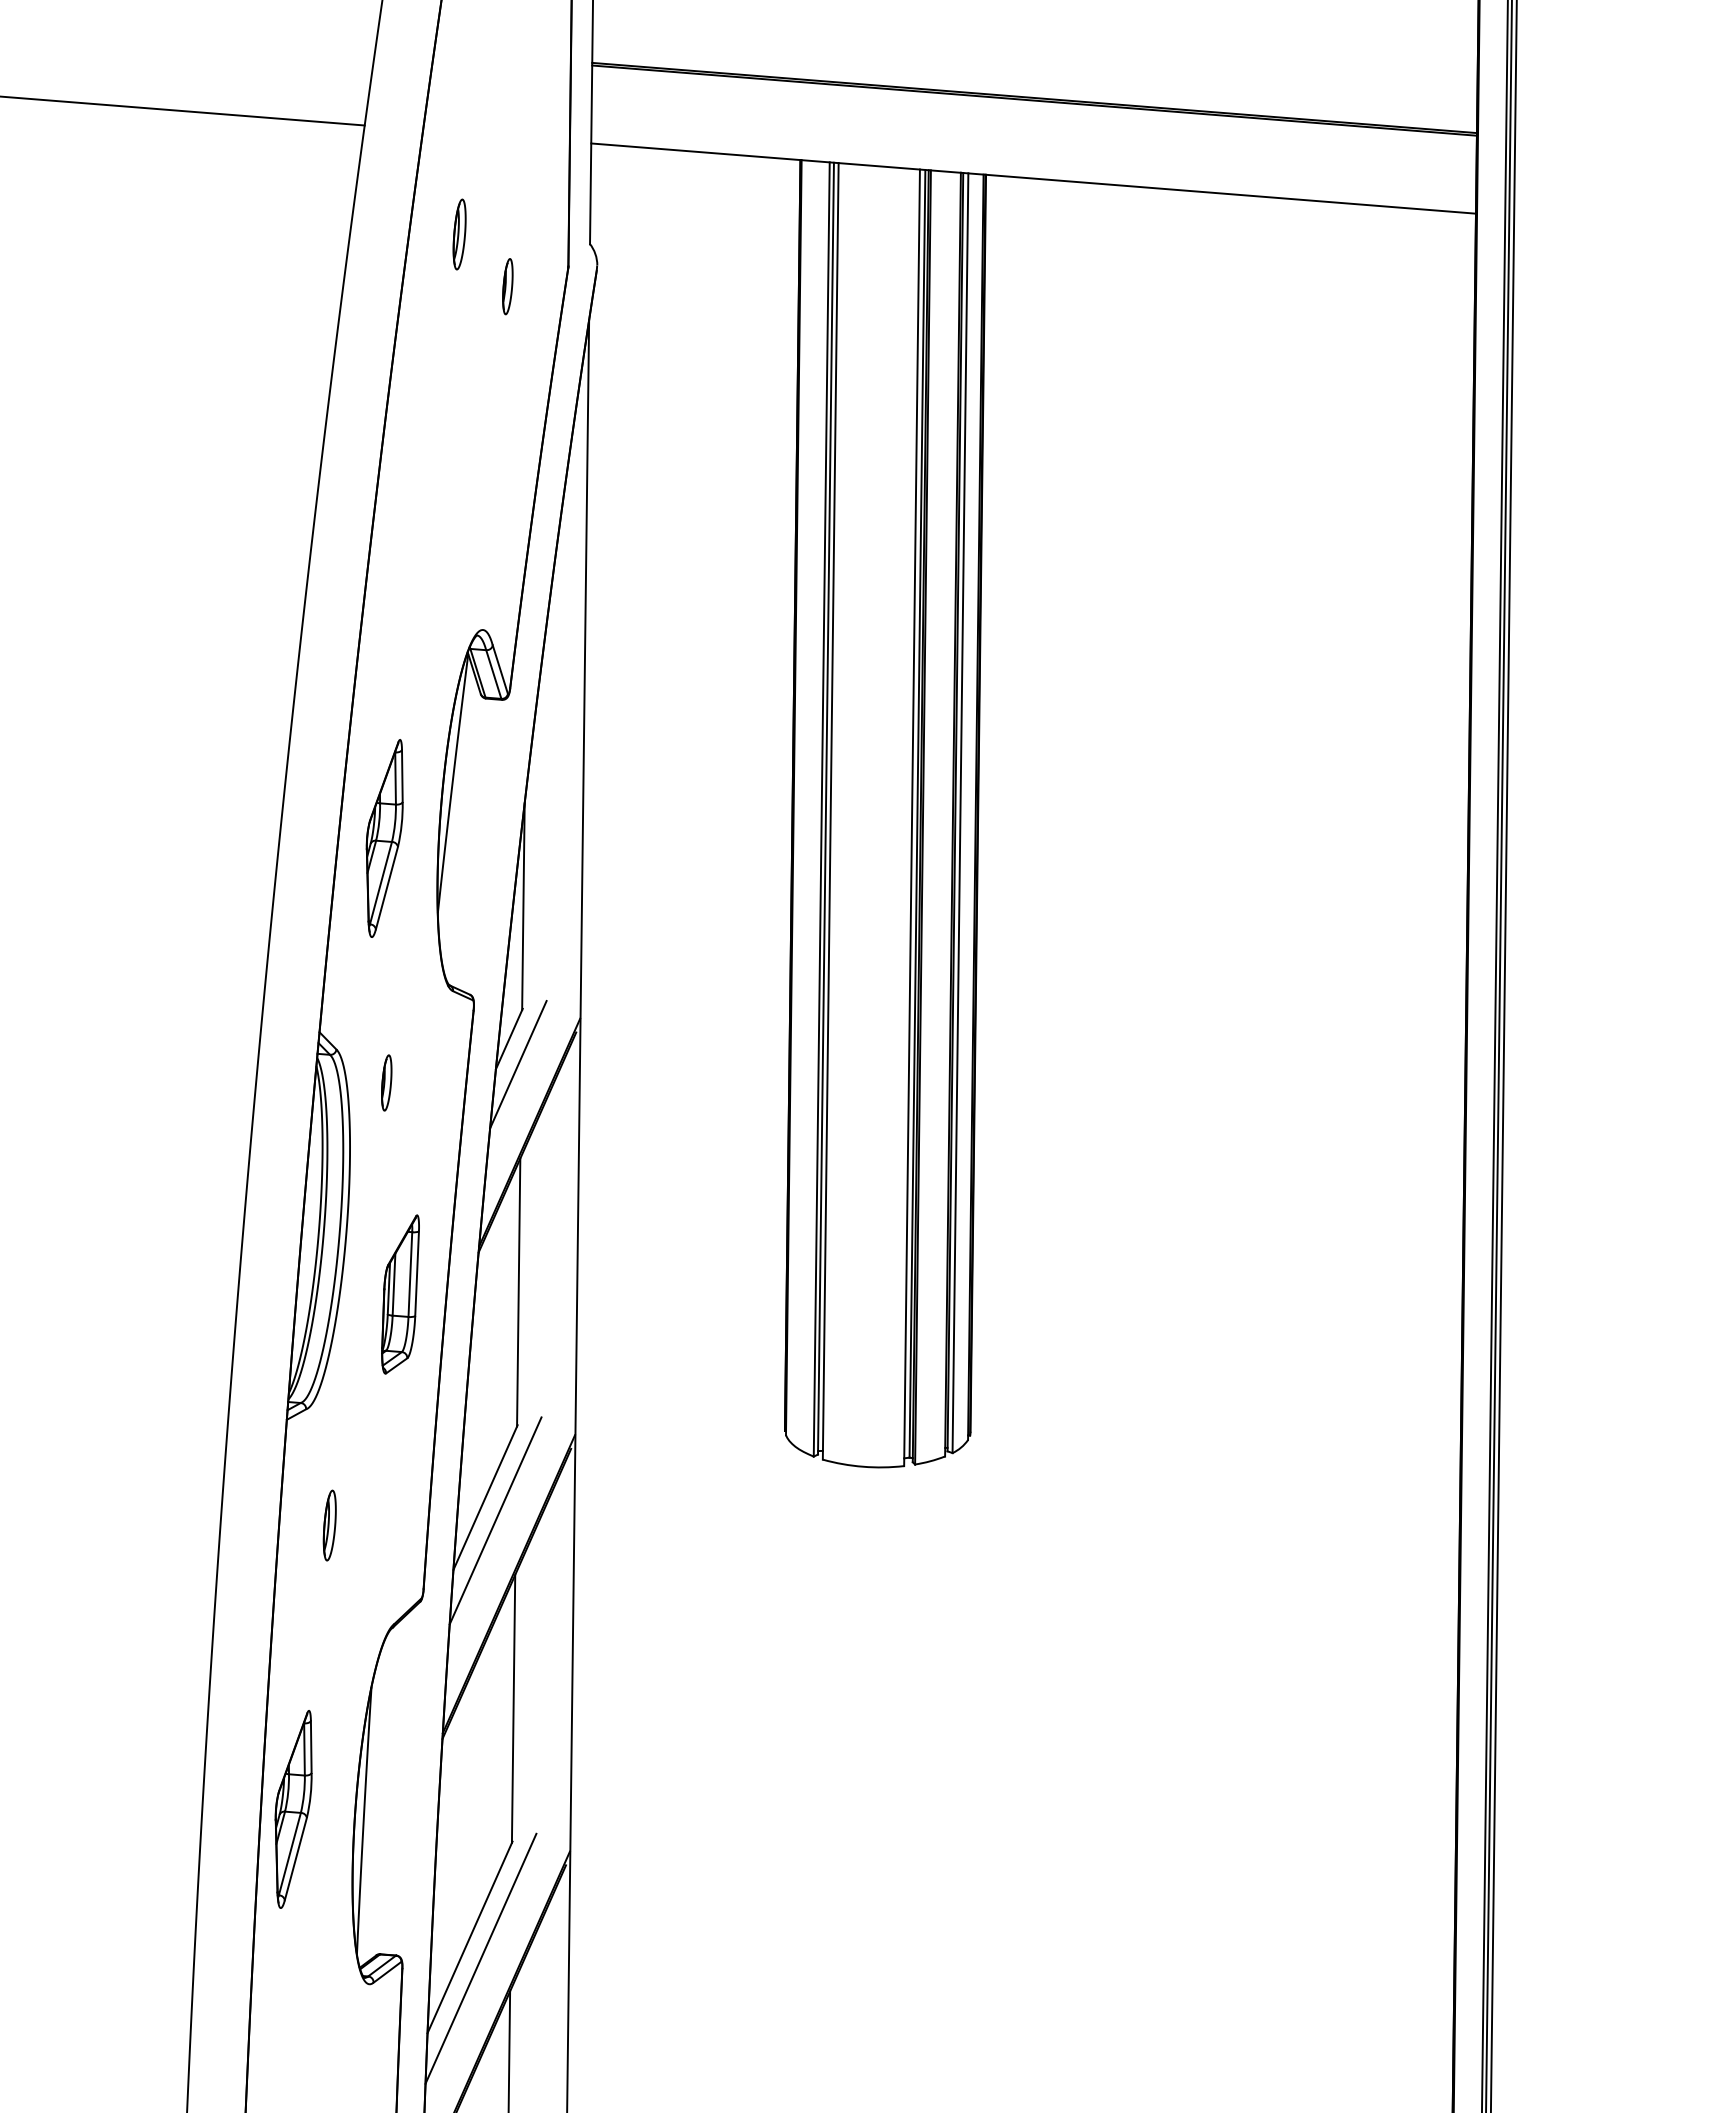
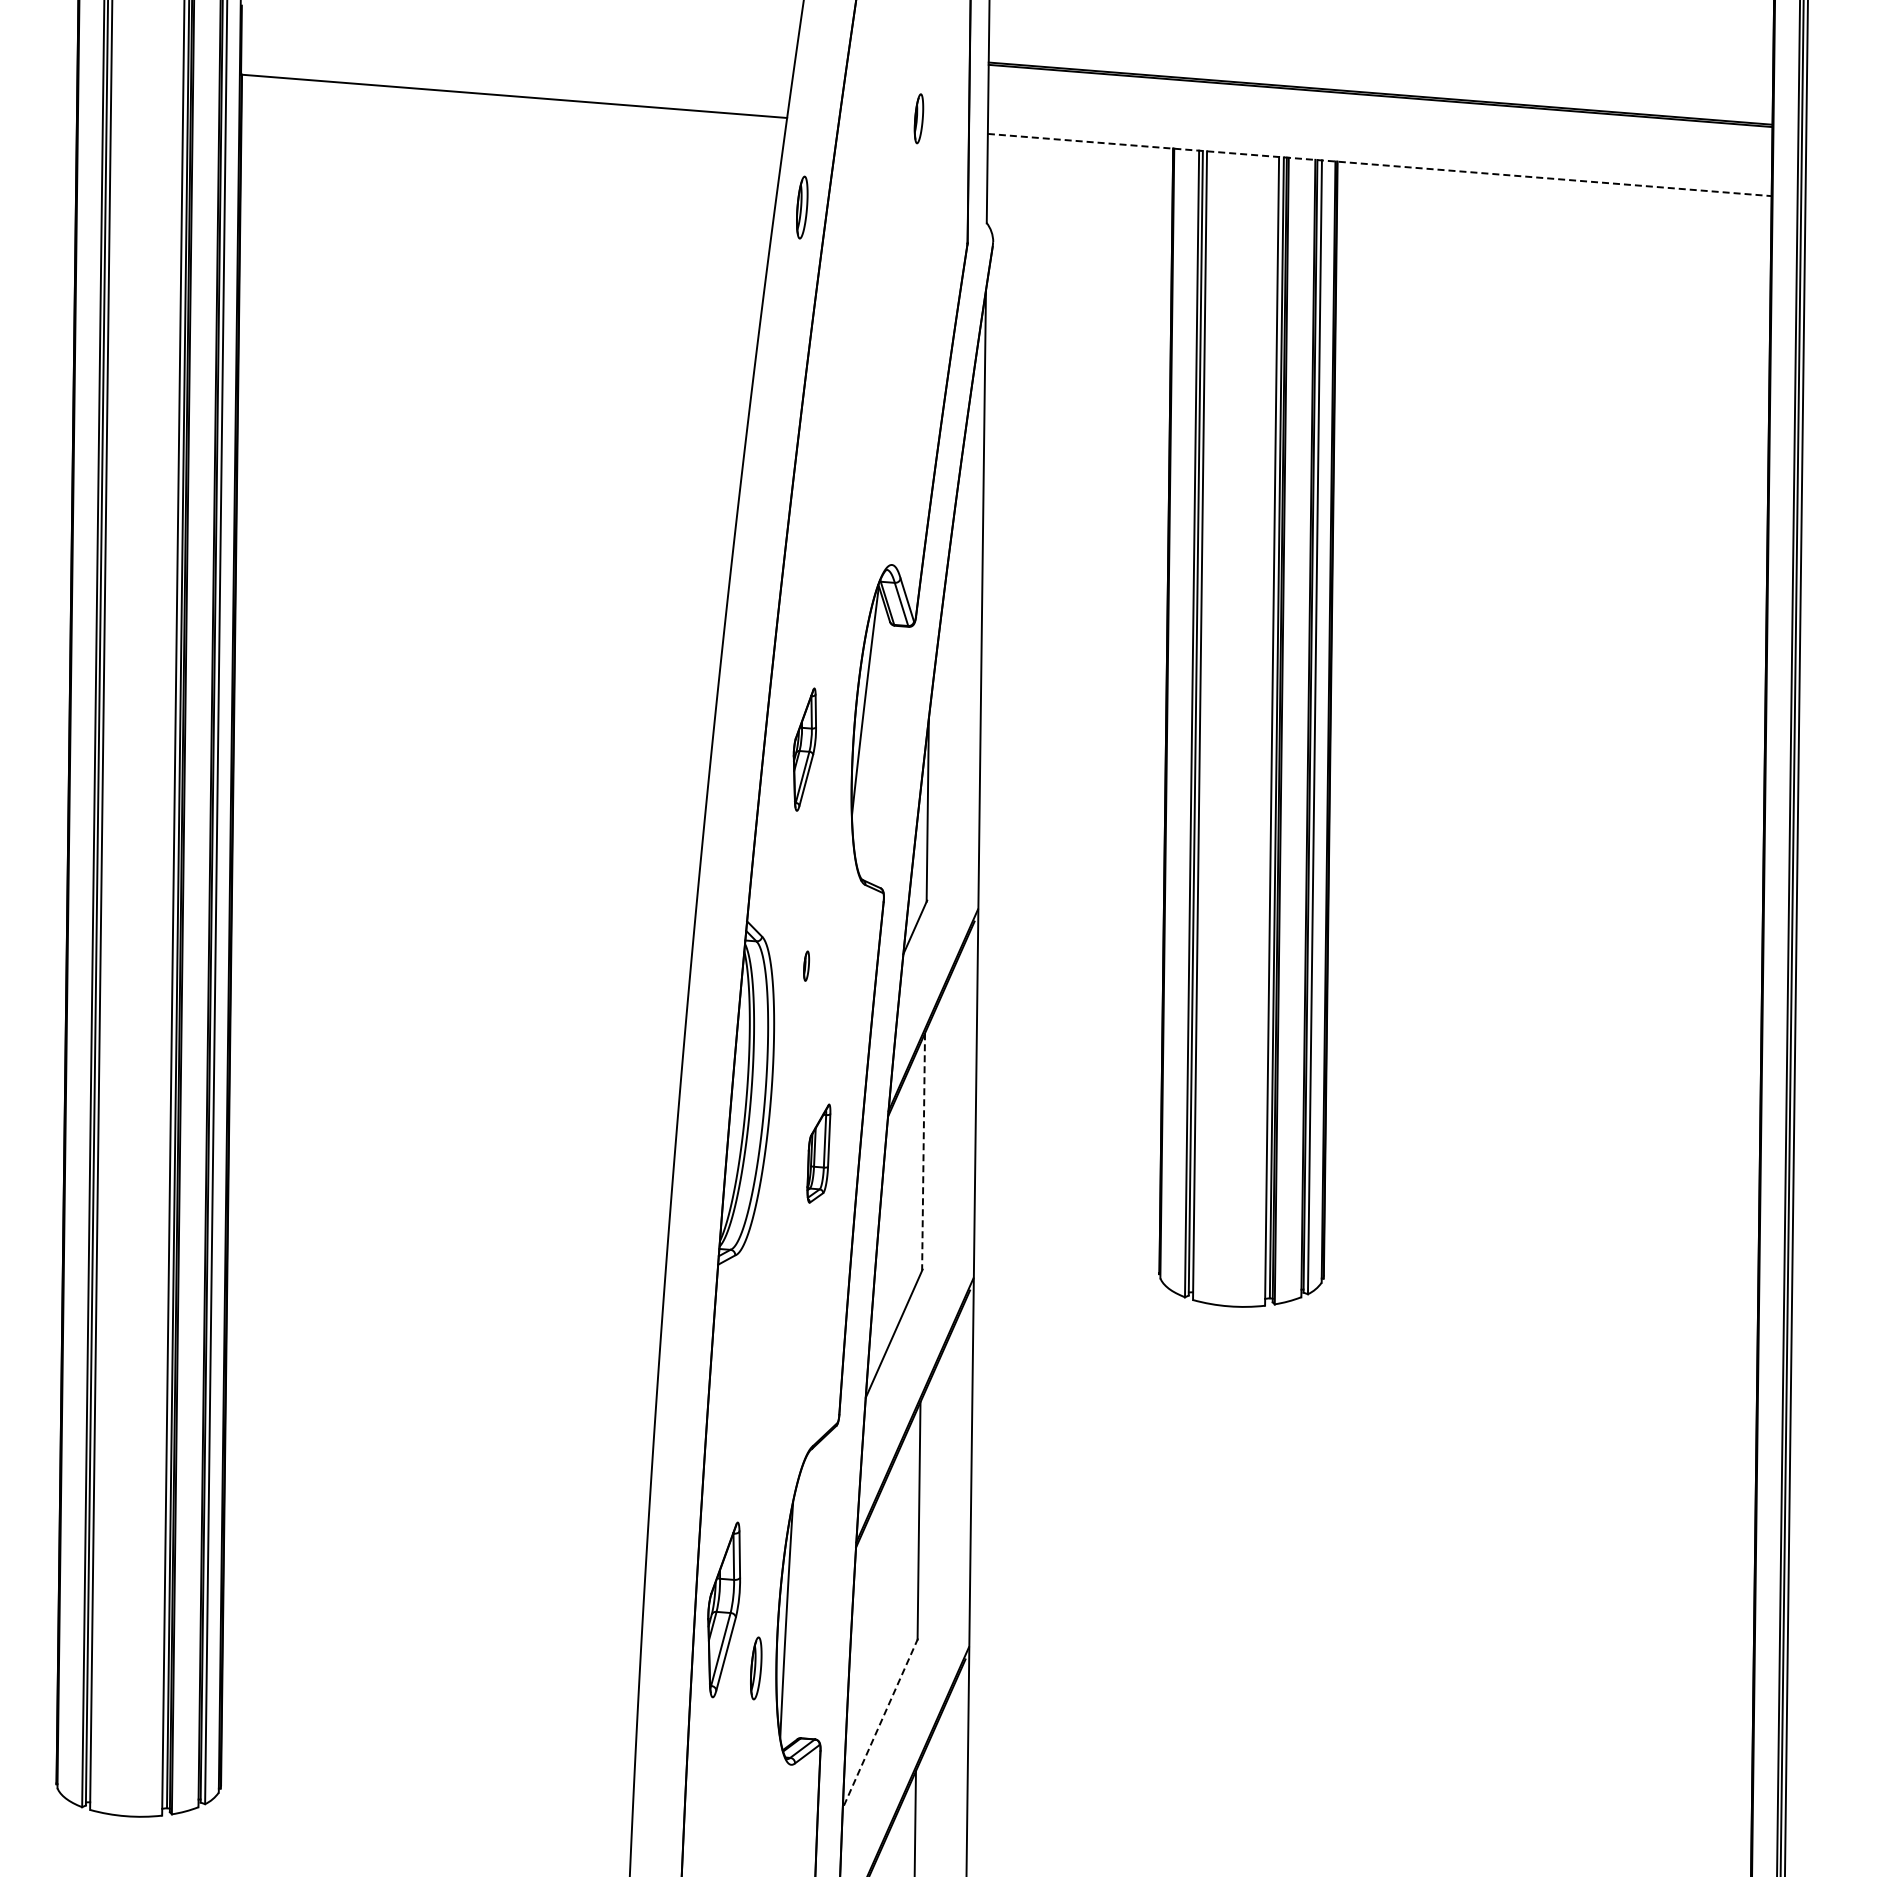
line: (1034, 179) -> (1380, 165), solid -> dashed
part: (459, 234) -> (802, 207), moved
part: (507, 286) -> (918, 118), moved
part: (384, 838) -> (804, 749), size x0.7
line: (518, 1064) -> (923, 949), removed
part: (386, 1082) -> (806, 965), size x0.6
line: (518, 1292) -> (923, 1151), solid -> dashed
part: (400, 1294) -> (818, 1153), size x0.7
line: (494, 1520) -> (902, 1353), removed
part: (330, 1525) -> (756, 1668), moved
line: (470, 1937) -> (880, 1723), solid -> dashed
line: (481, 1959) -> (890, 1742), removed

